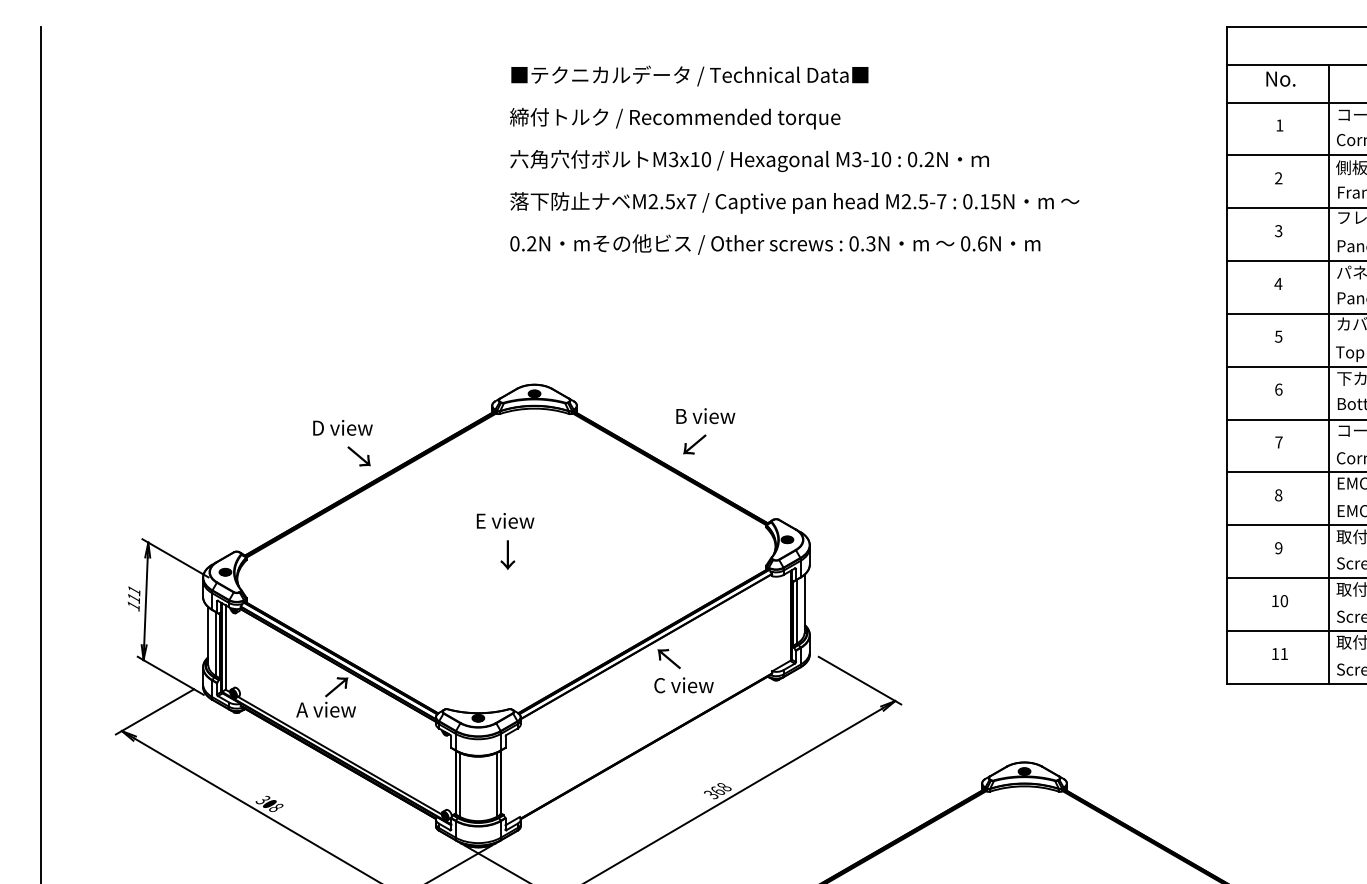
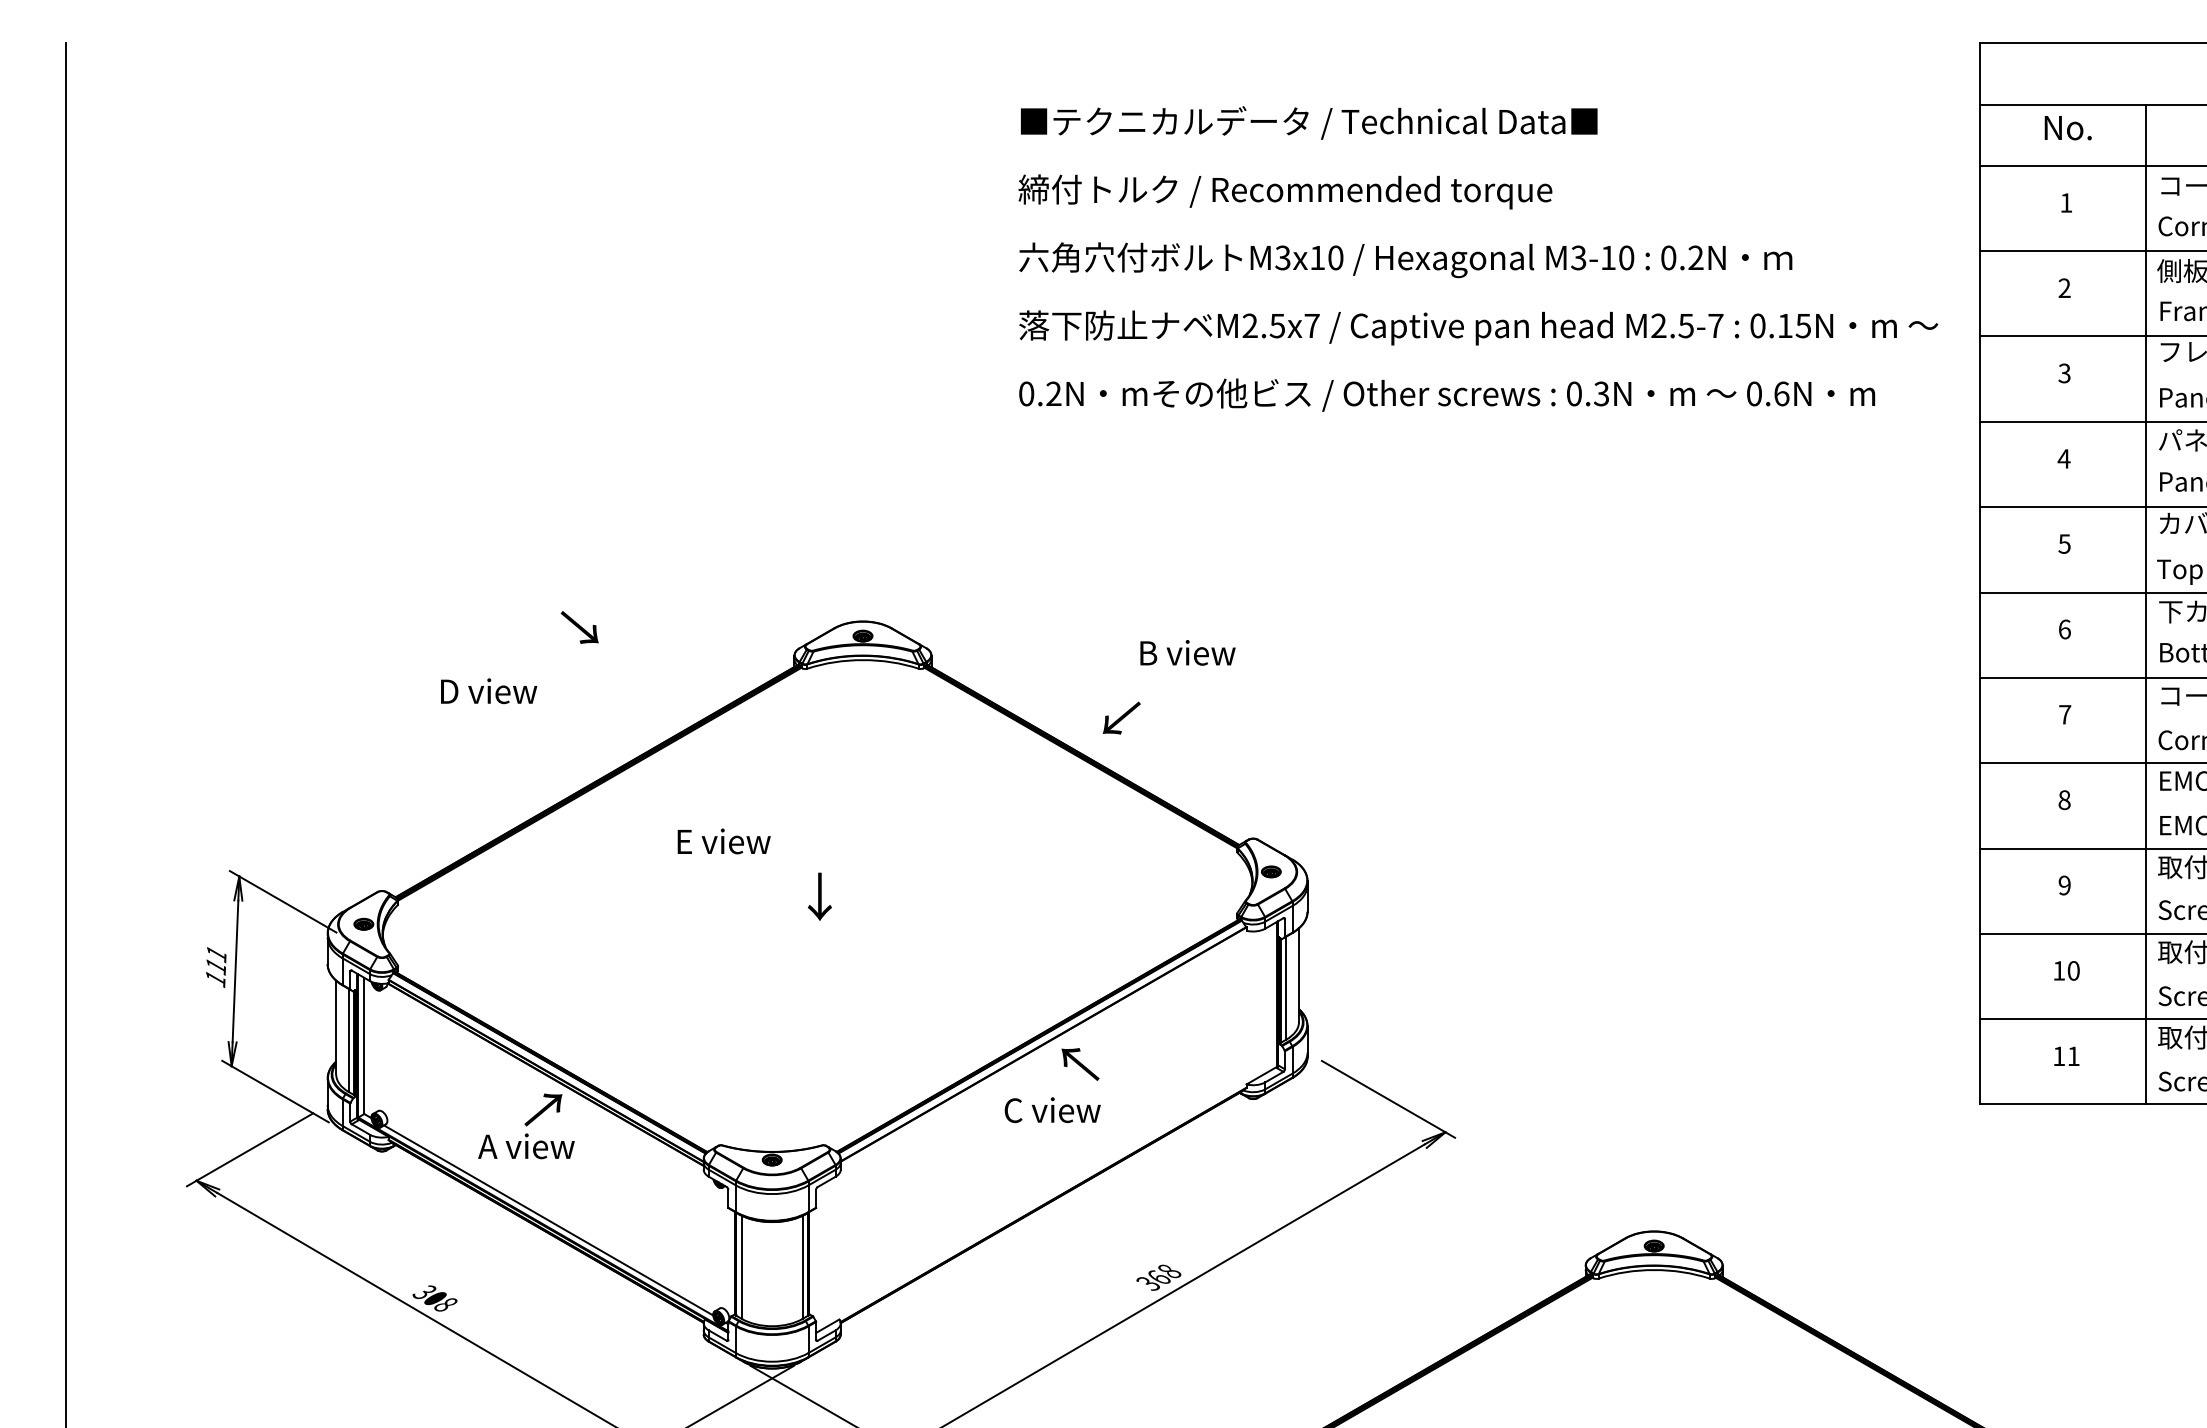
text: (794, 159) -> (1478, 257), moved
text: (705, 416) -> (1187, 653), moved
text: (342, 427) -> (488, 690), moved
text: (358, 456) -> (578, 627), moved
text: (505, 520) -> (724, 840), moved
text: (683, 685) -> (1051, 1110), moved

